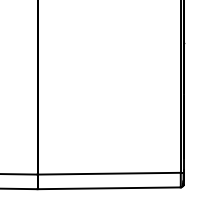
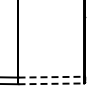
line: (109, 174) -> (51, 77), solid -> dashed
line: (109, 187) -> (51, 83), solid -> dashed

